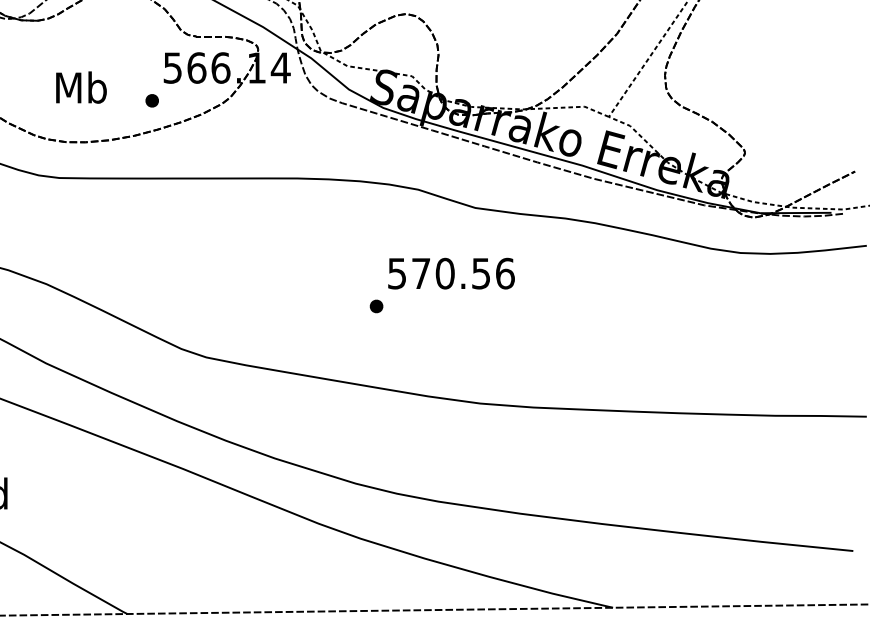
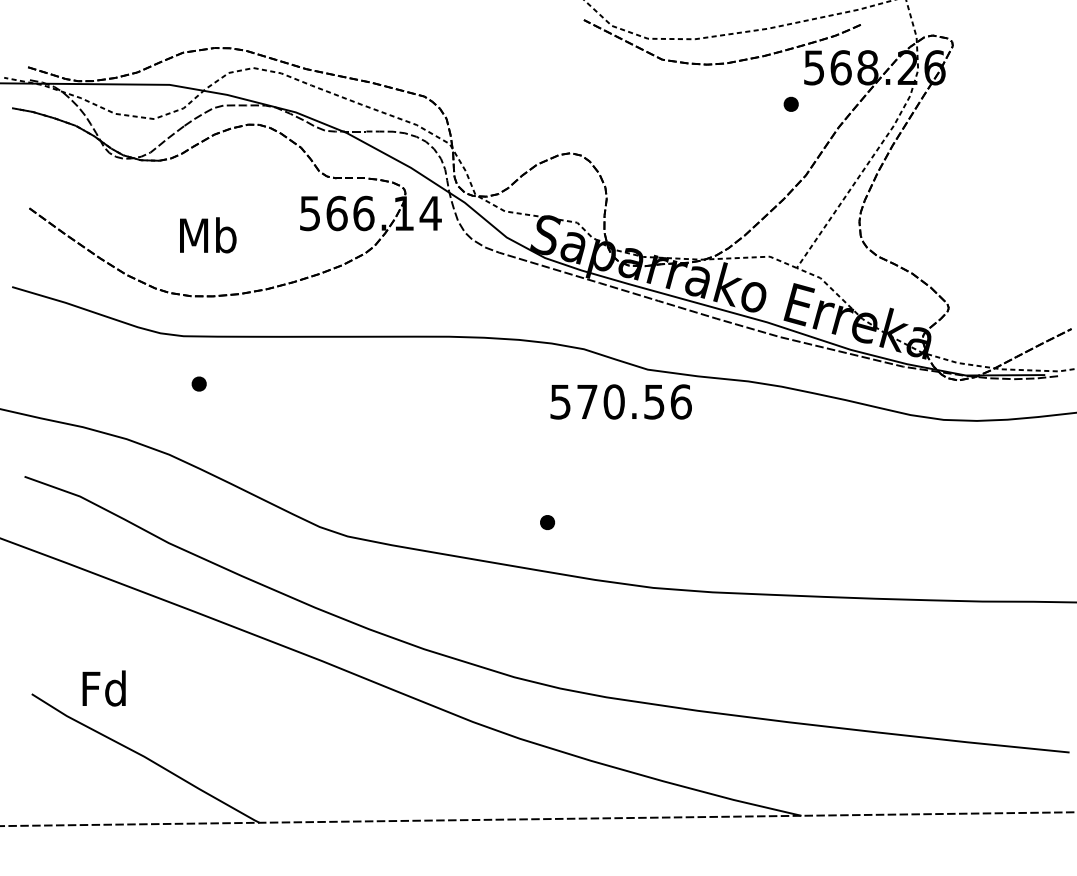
part: (151, 100) -> (198, 383), moved
text: (450, 273) -> (620, 401), moved
part: (376, 306) -> (547, 522), moved

